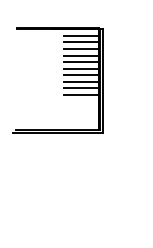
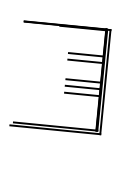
line: (81, 35) -> (87, 34), removed
line: (81, 42) -> (87, 41), removed
line: (81, 49) -> (86, 48), removed
line: (81, 68) -> (84, 67), removed
line: (81, 75) -> (84, 74), removed

